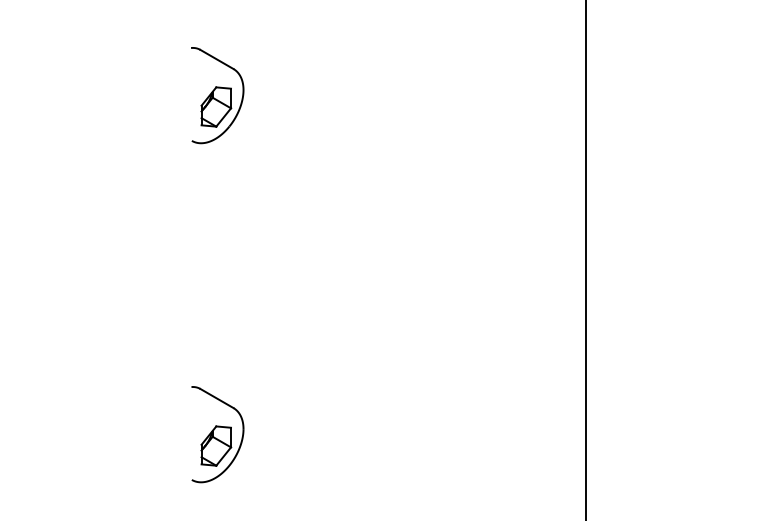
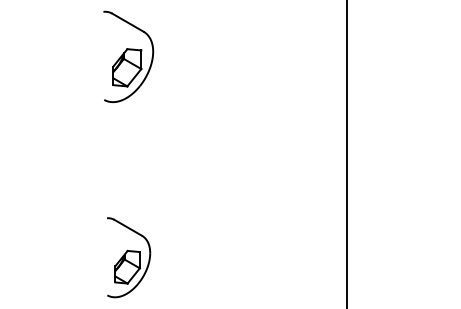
part: (218, 95) -> (129, 56), size x1.6
part: (218, 434) -> (129, 257), size x1.4

